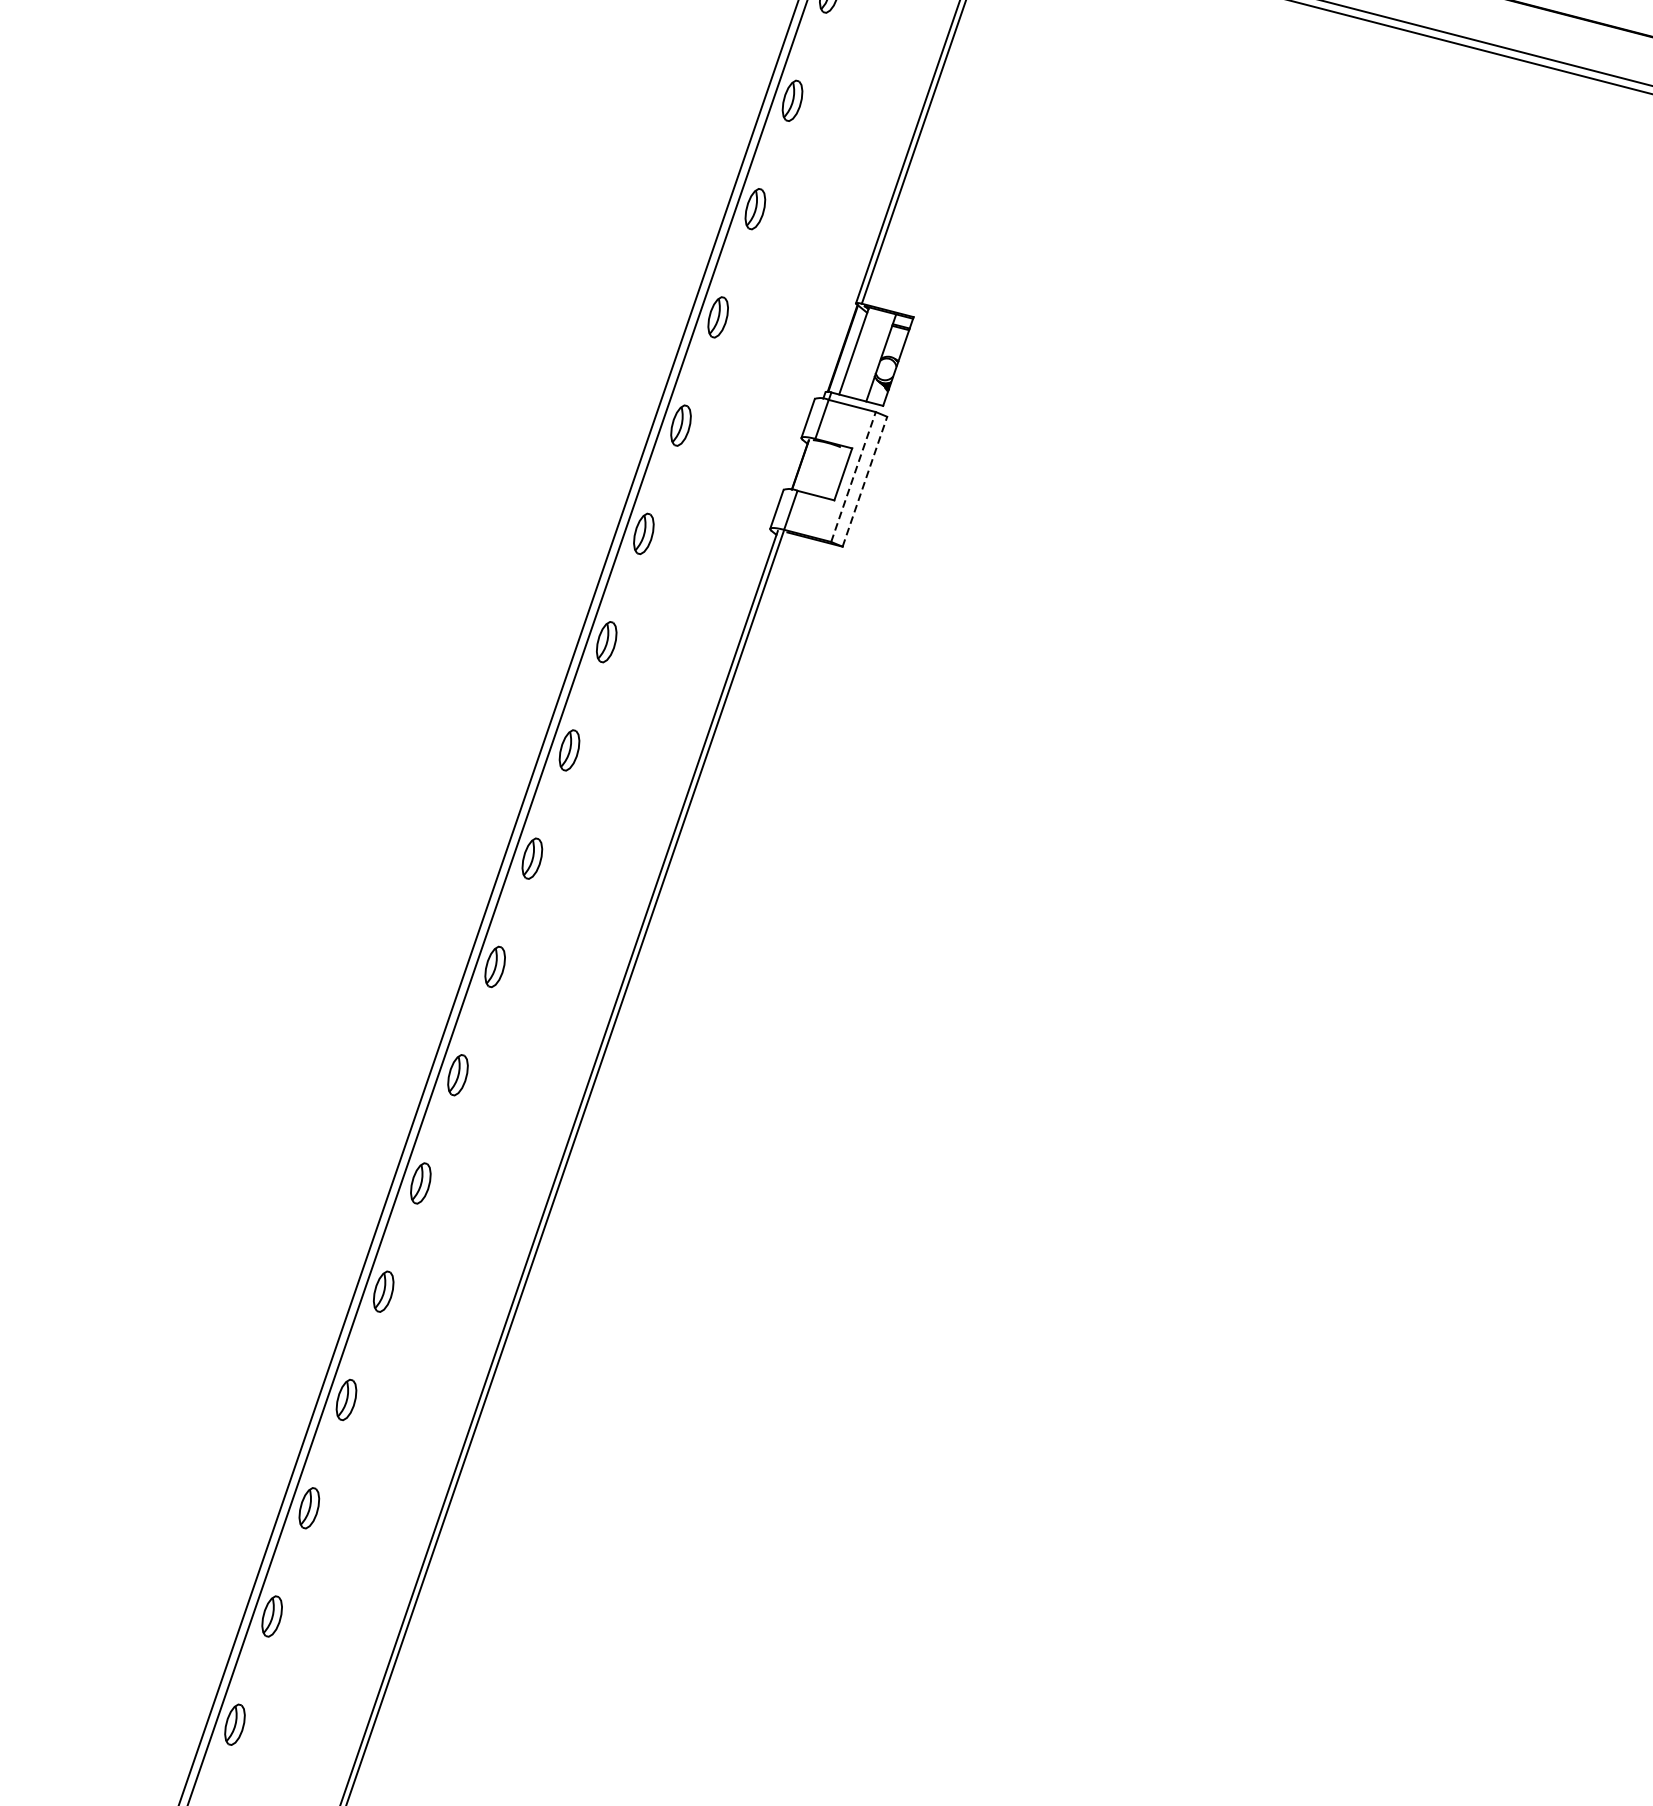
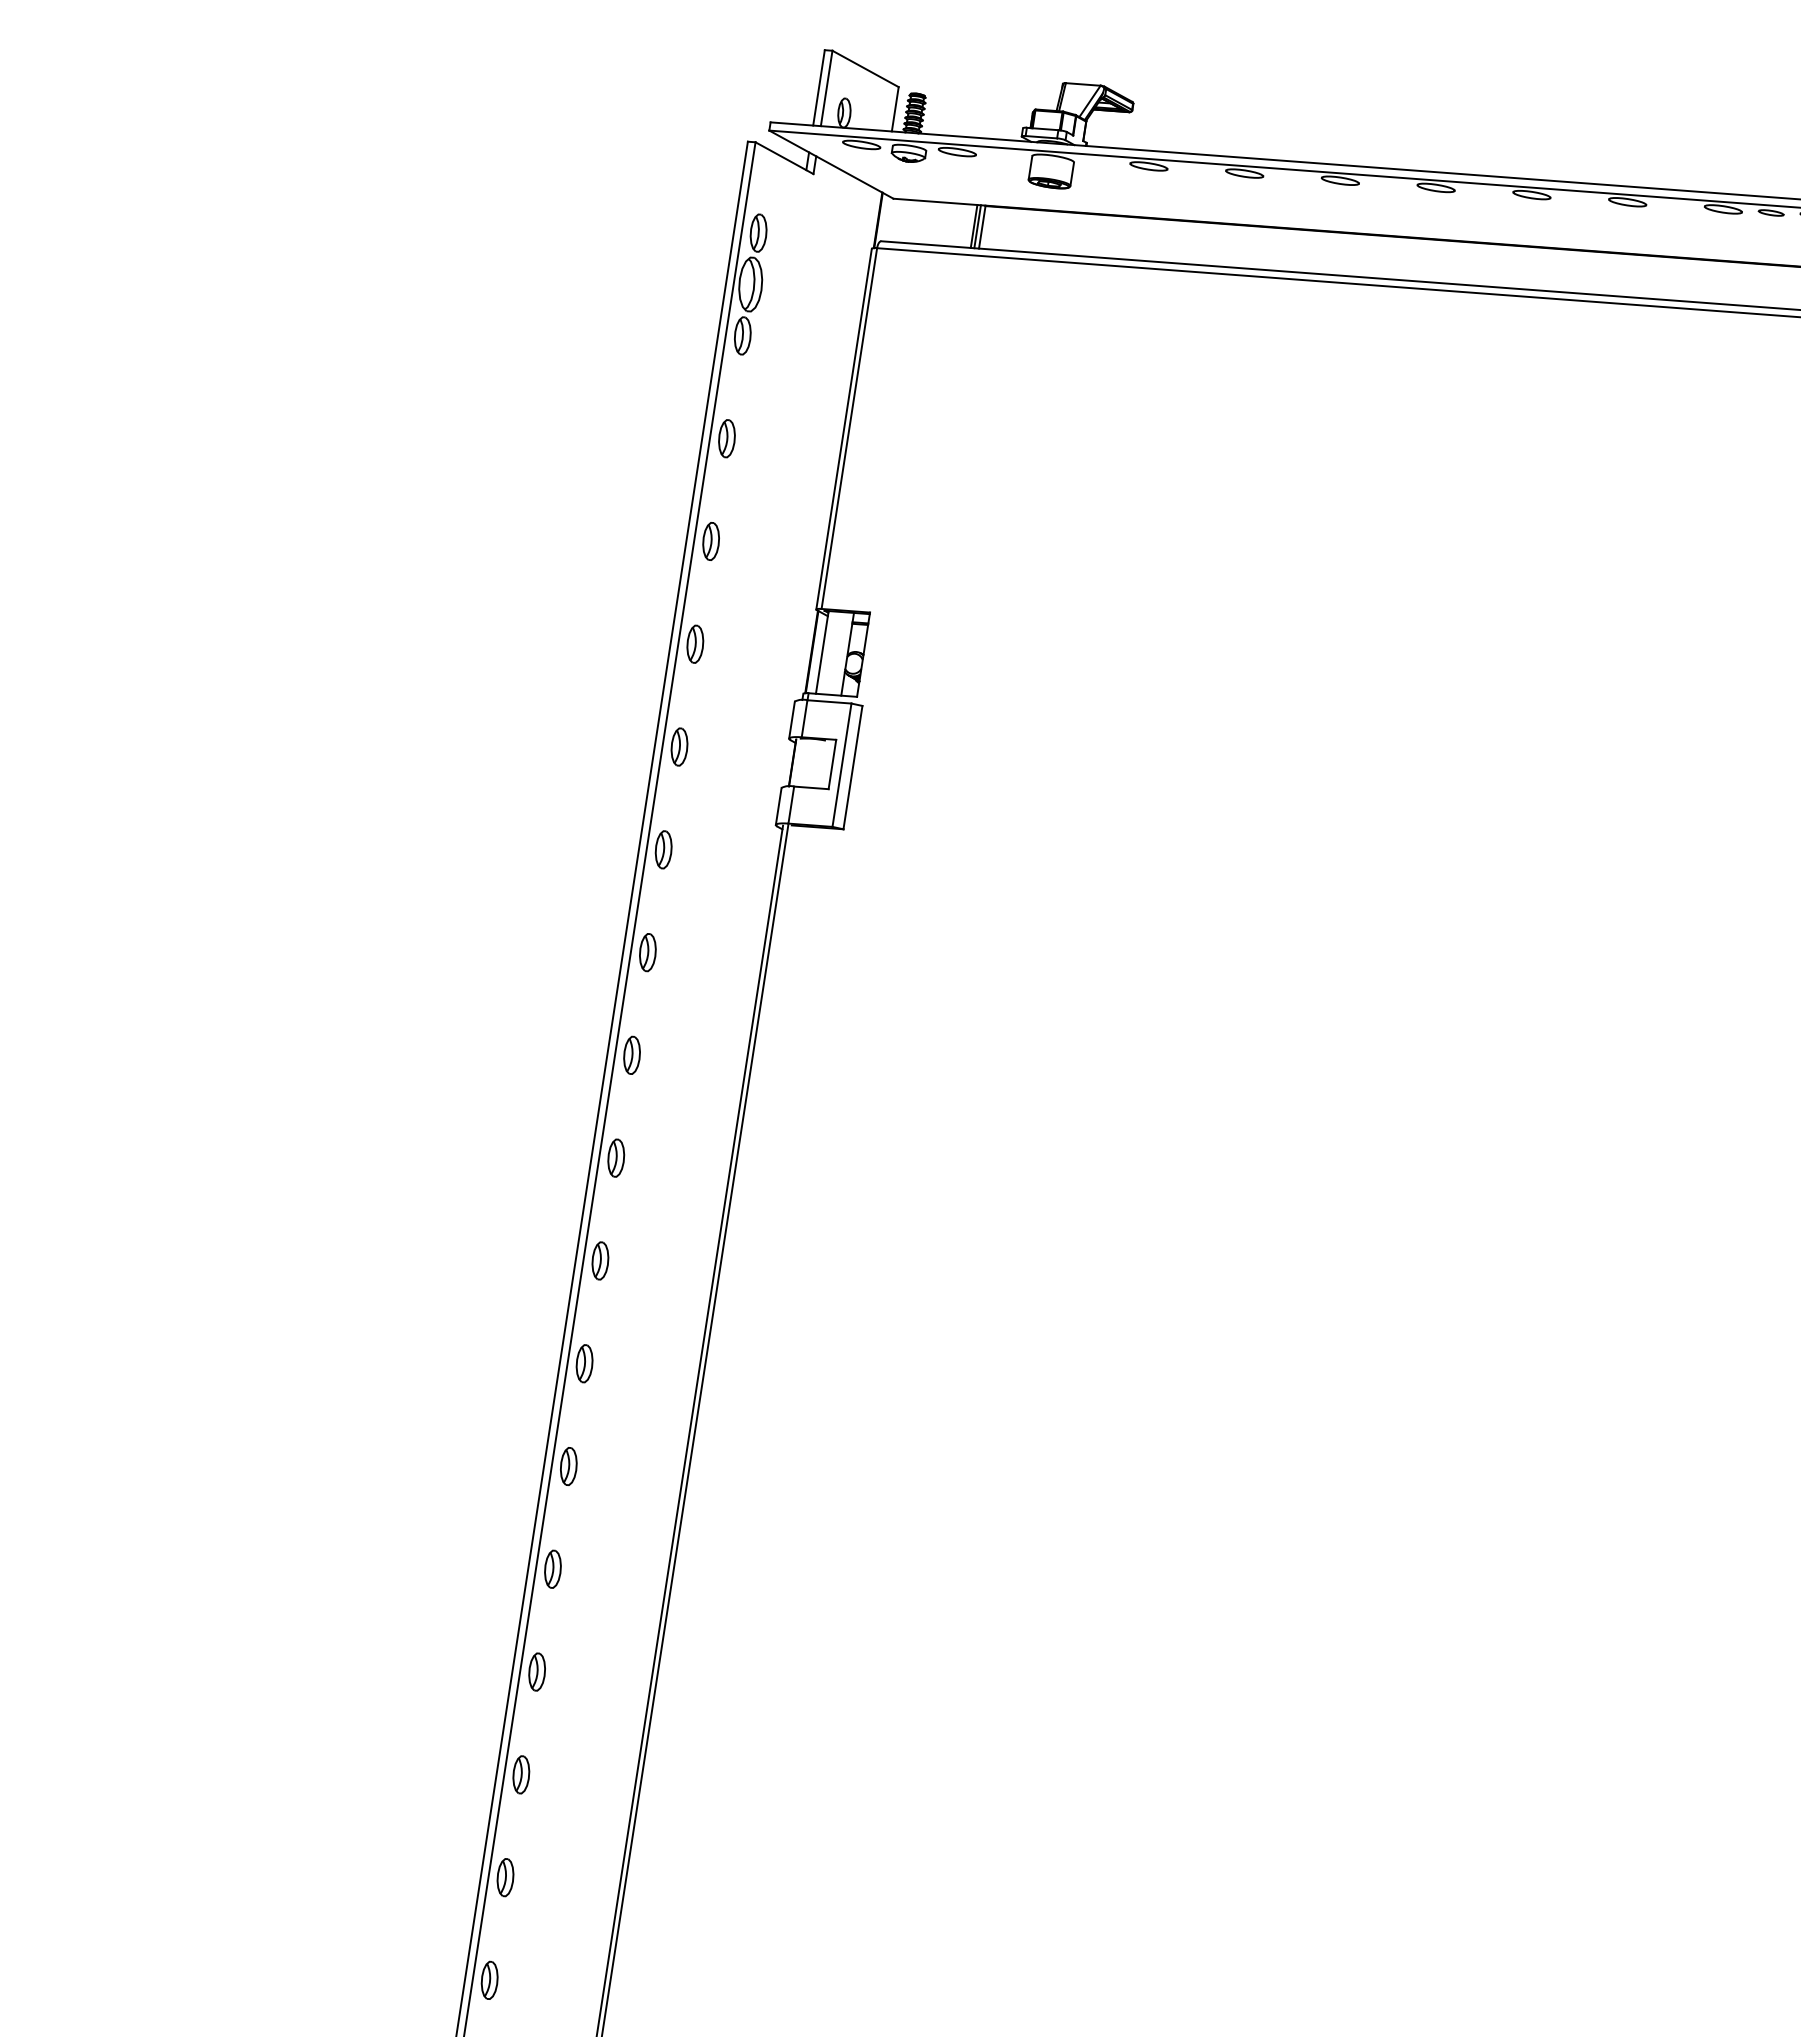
line: (854, 476) -> (842, 764), dashed -> solid
line: (865, 481) -> (853, 767), dashed -> solid

